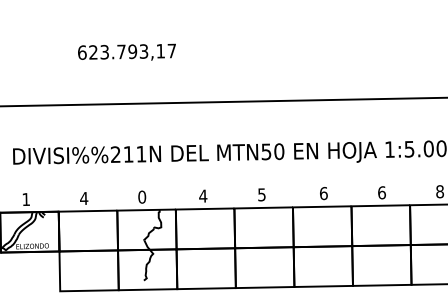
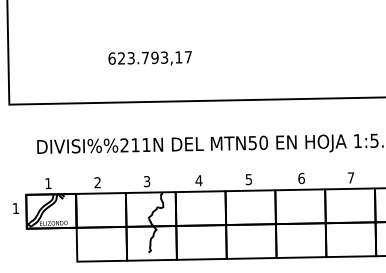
text: (126, 52) -> (149, 58), moved
text: (381, 192) -> (350, 177), 6 -> 7
text: (141, 197) -> (146, 181), 0 -> 3
text: (83, 198) -> (97, 182), 4 -> 2

